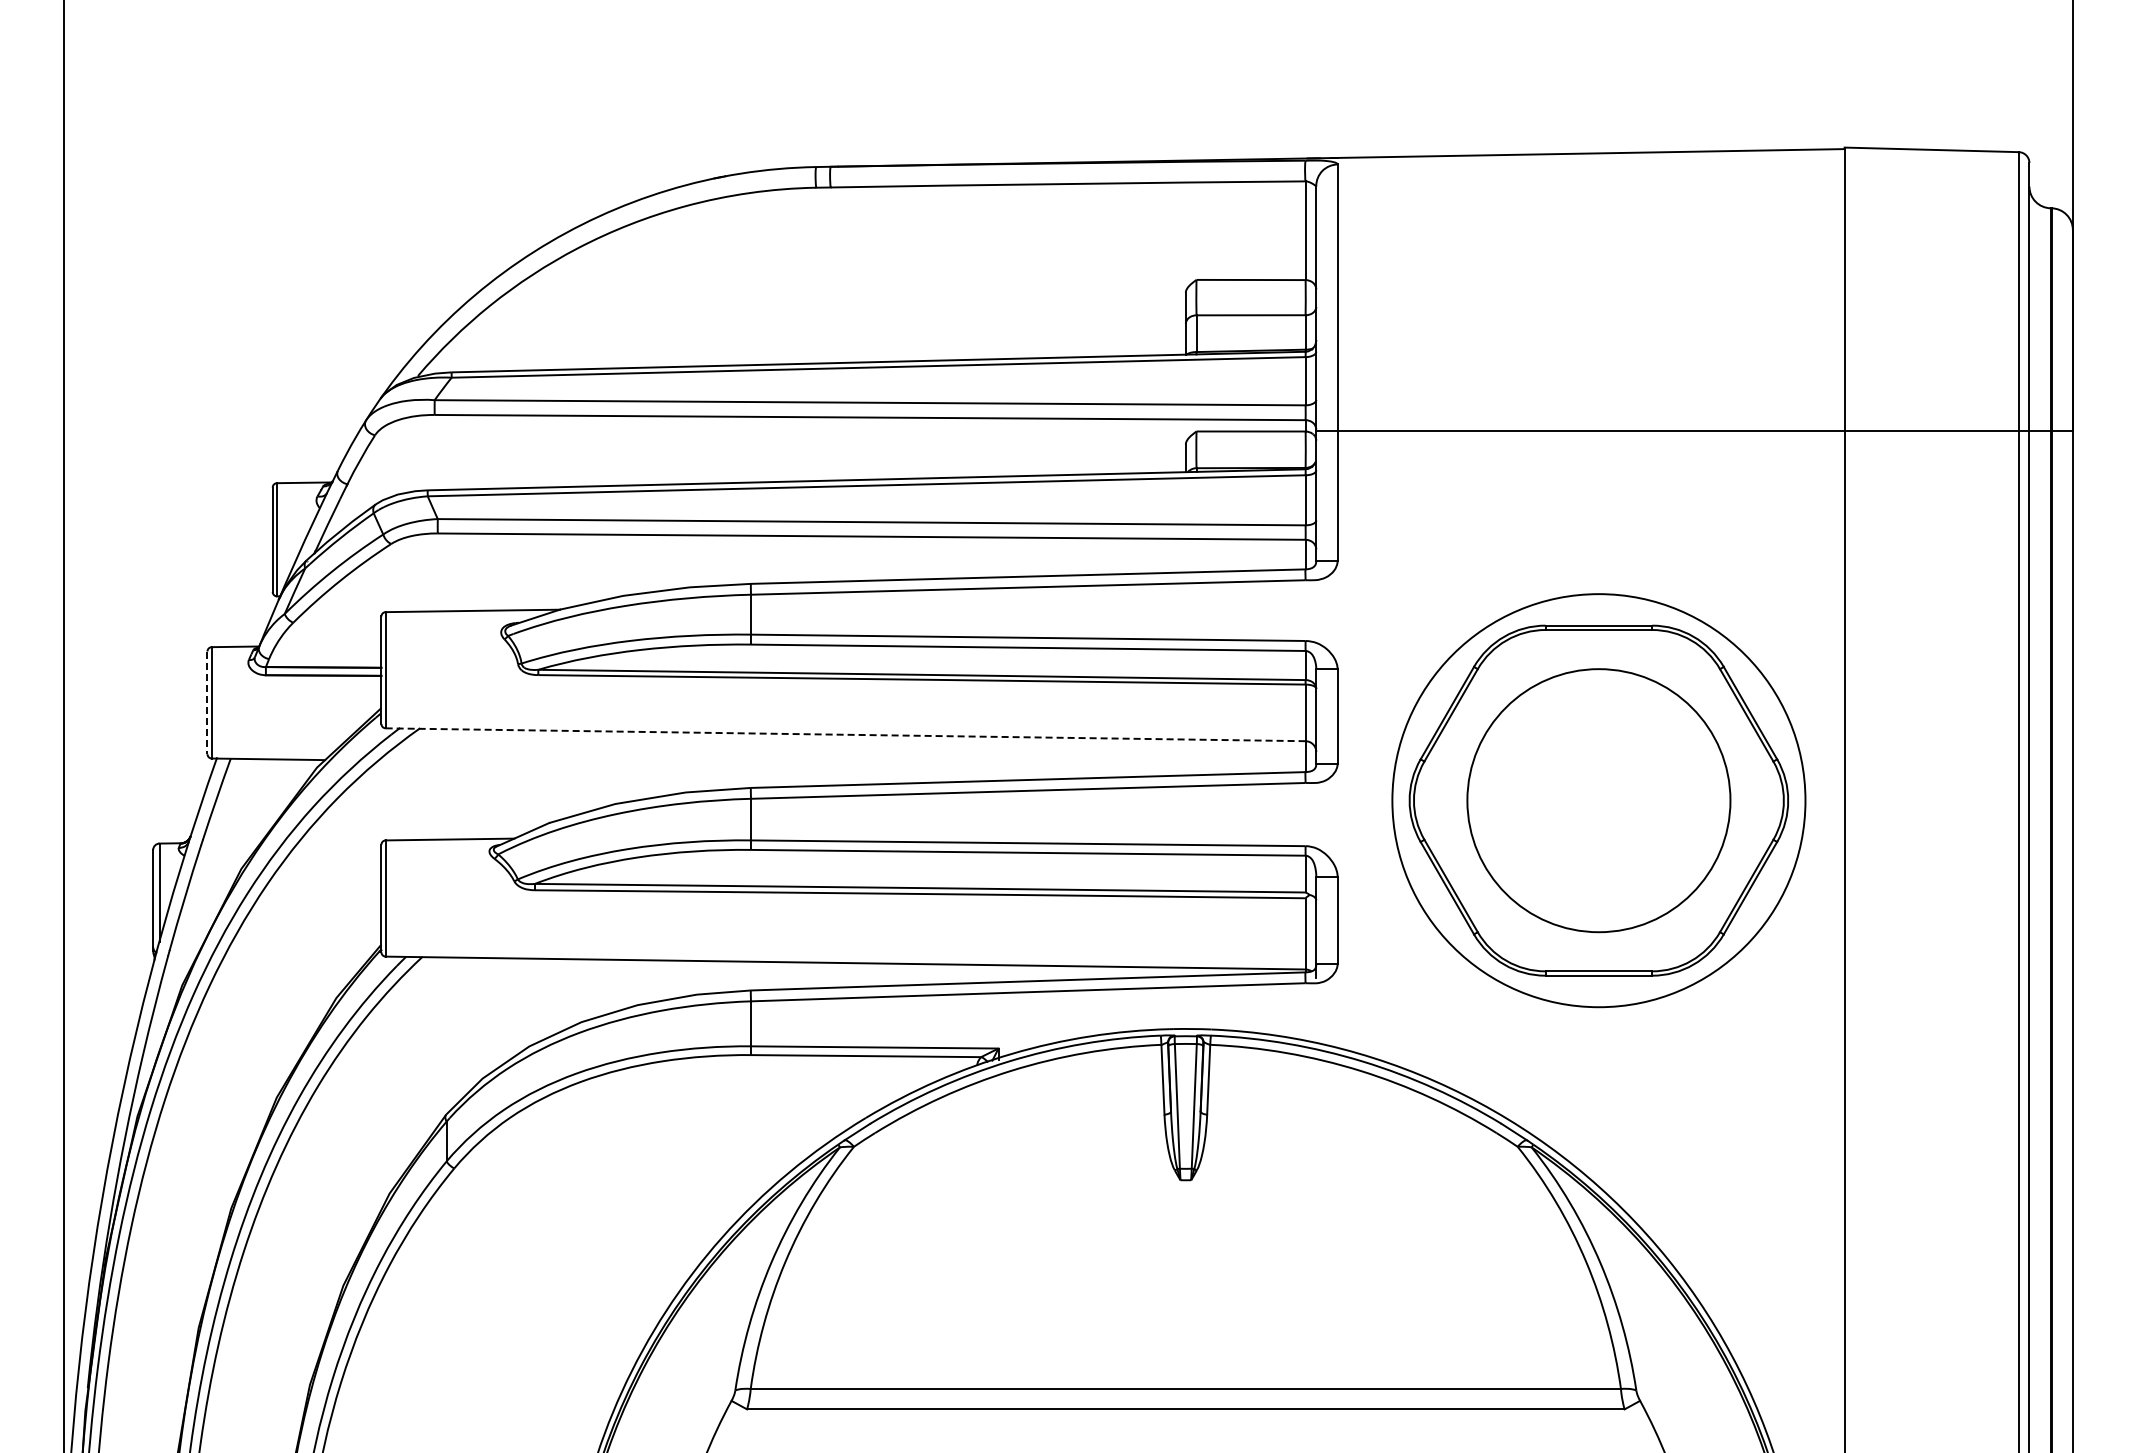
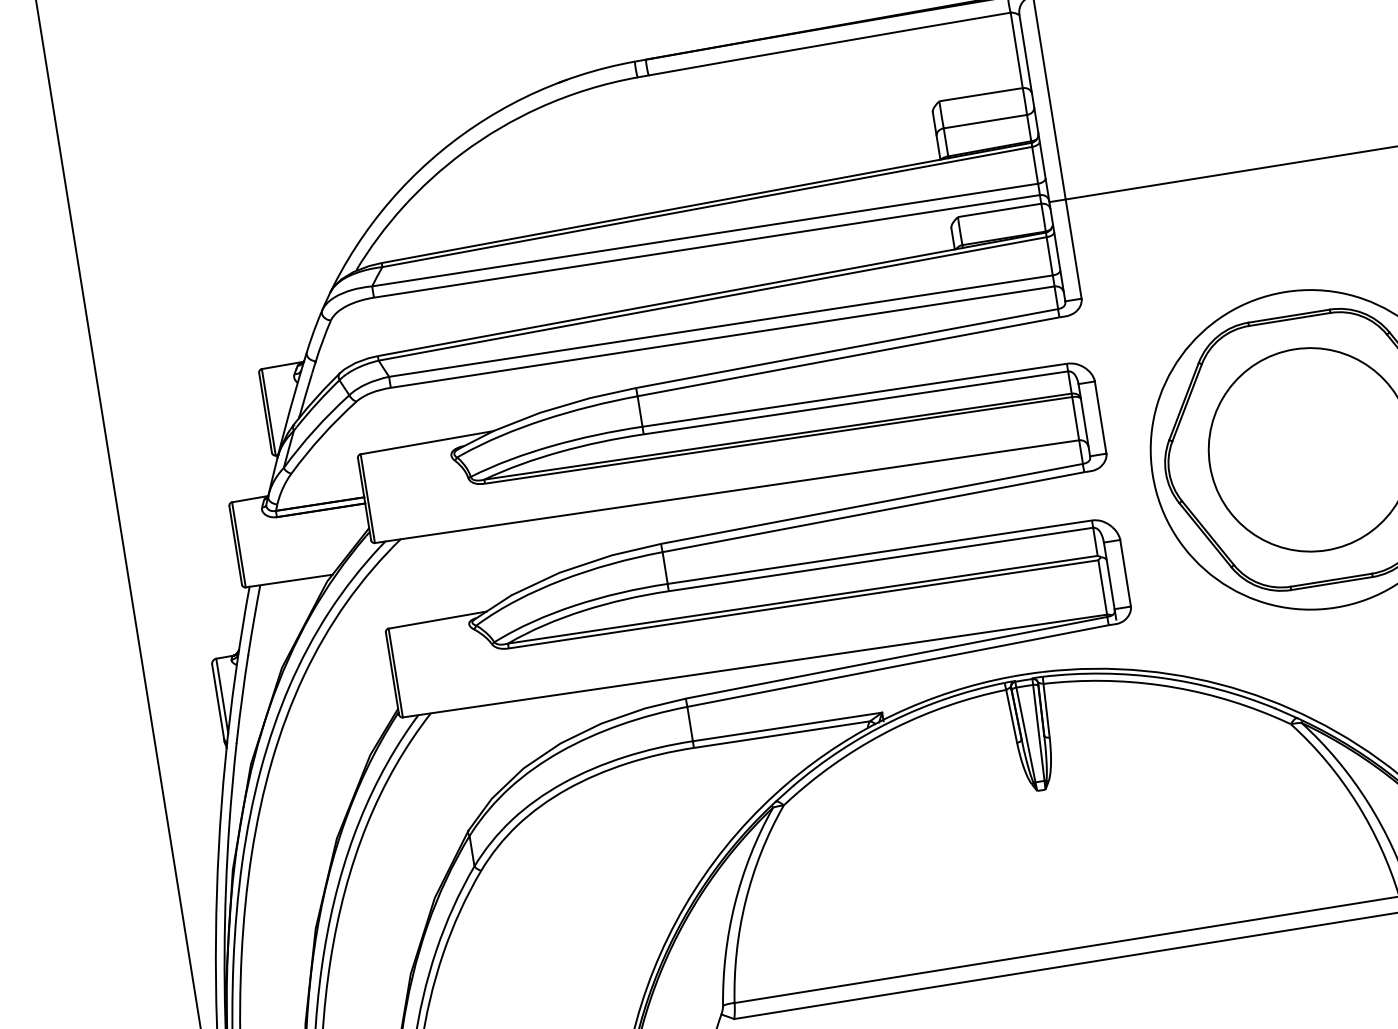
line: (207, 703) -> (235, 545), dashed -> solid
line: (845, 734) -> (726, 491), dashed -> solid

